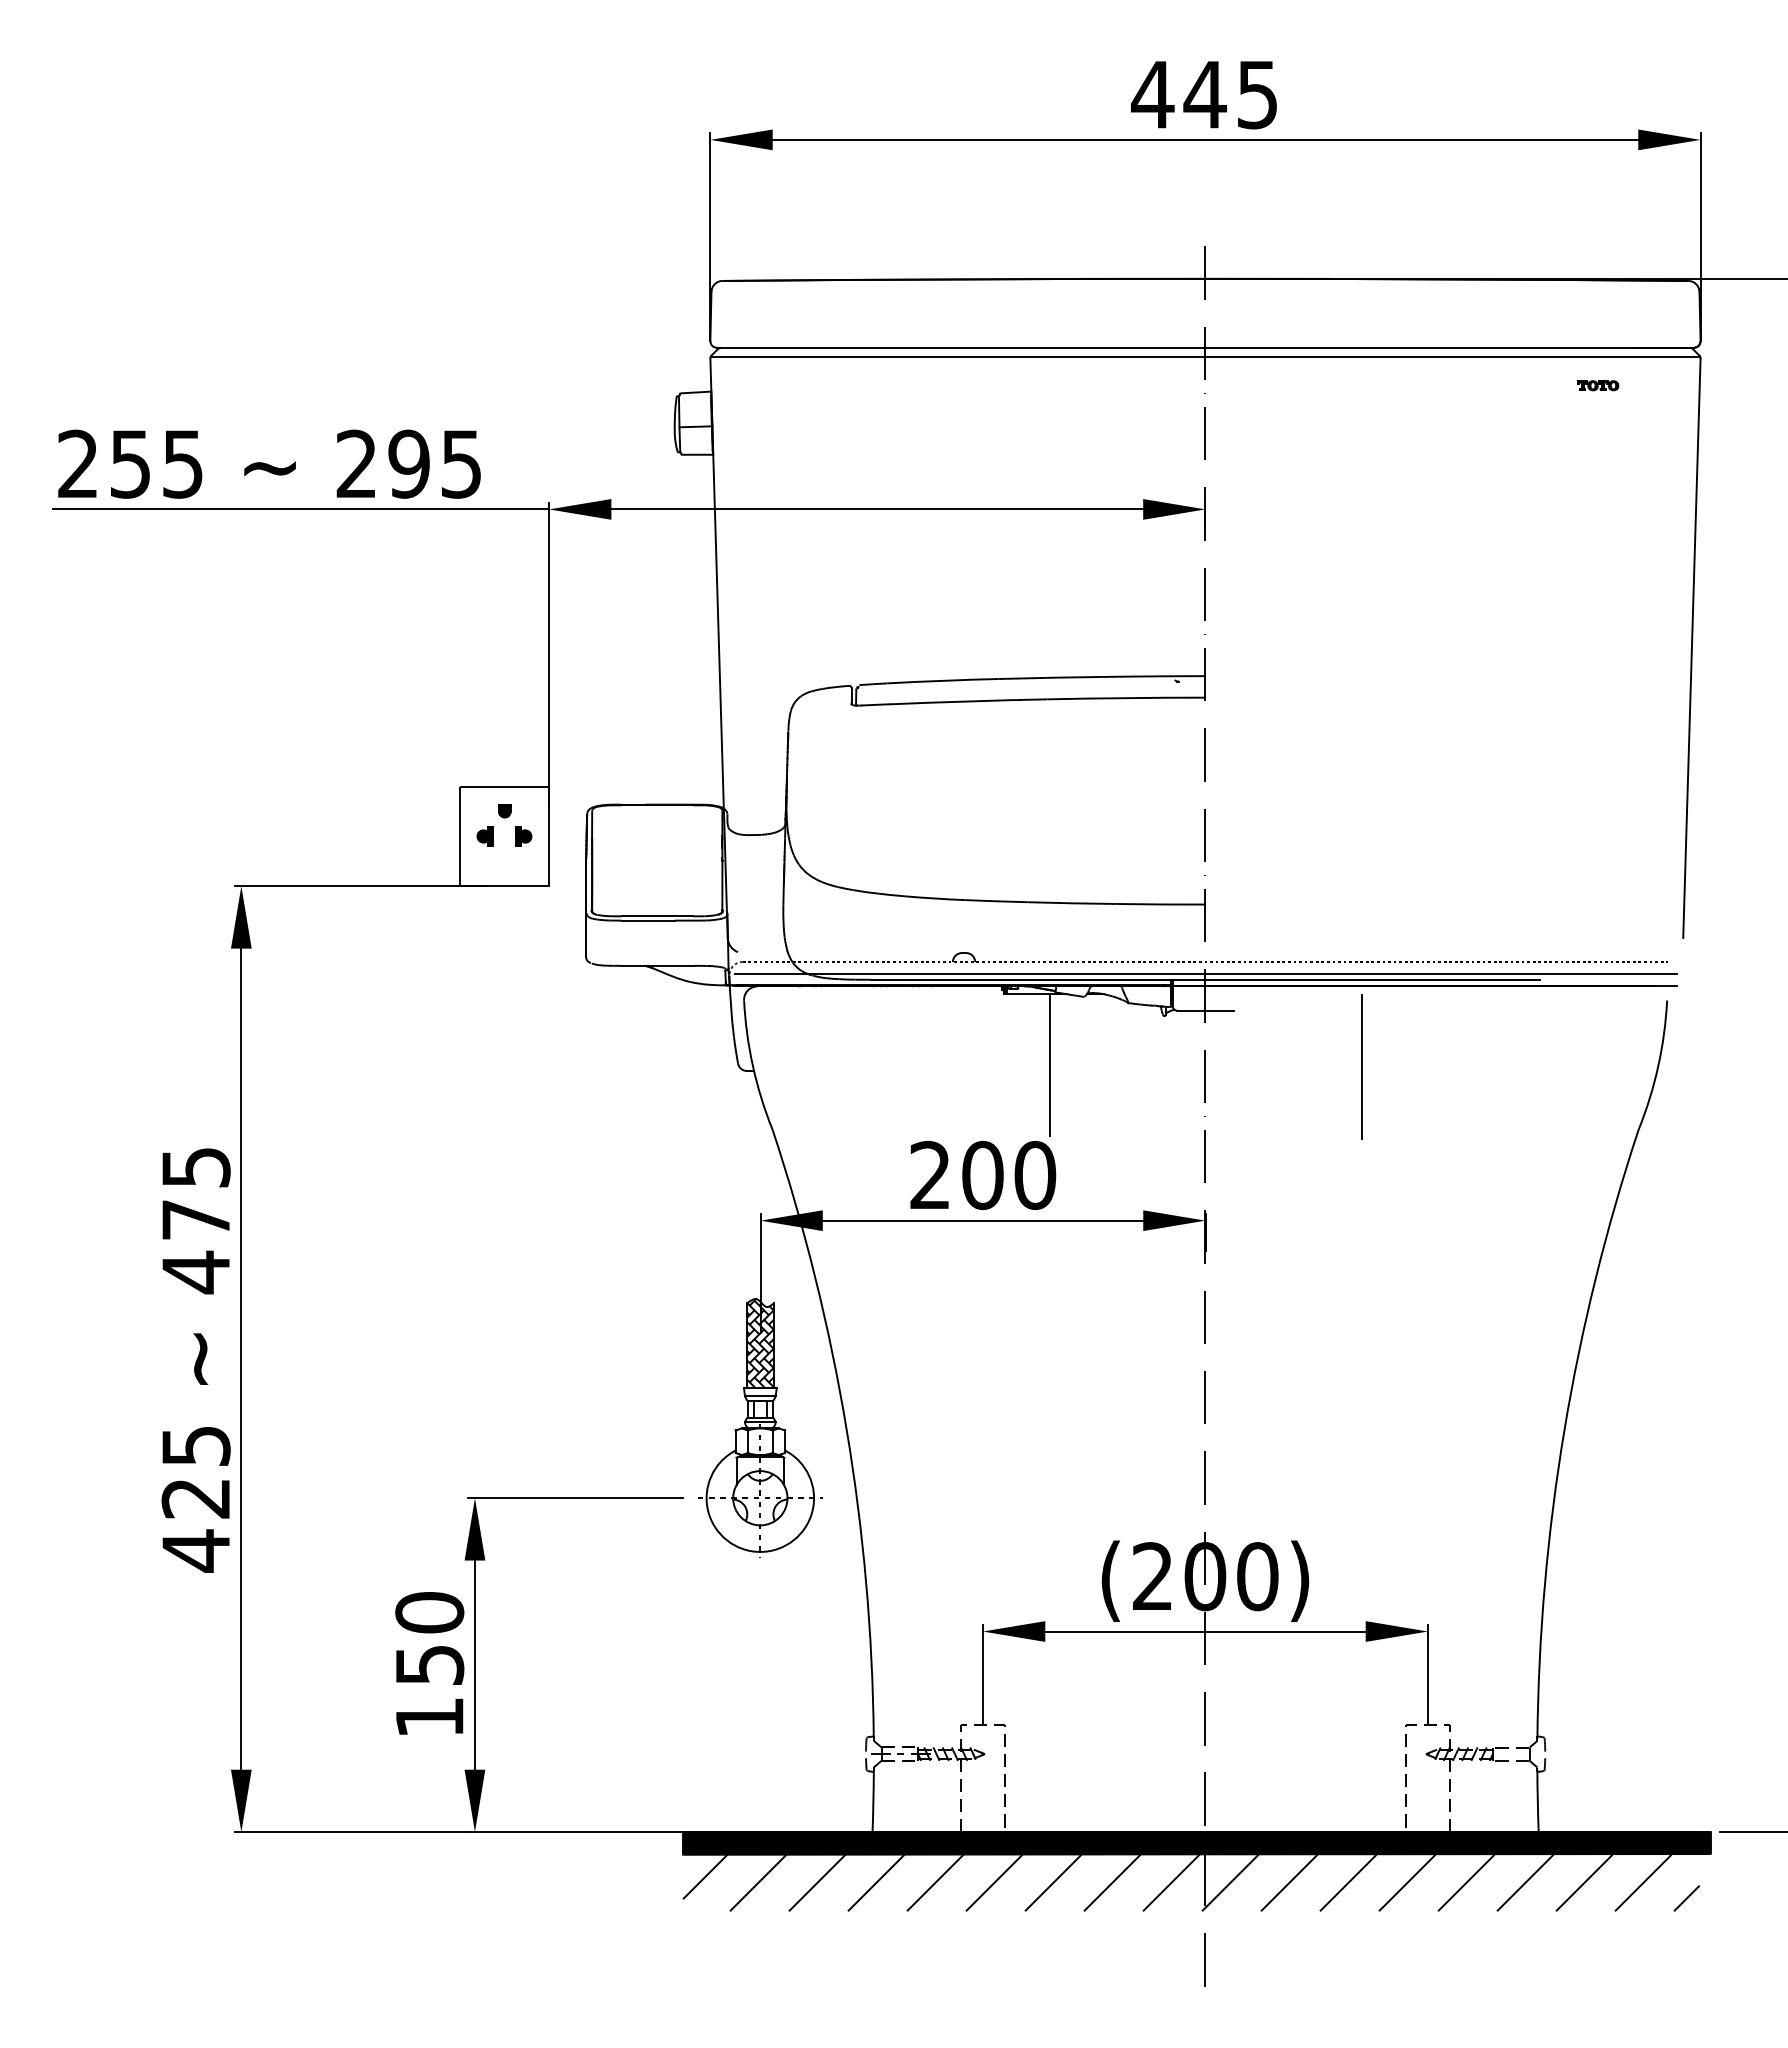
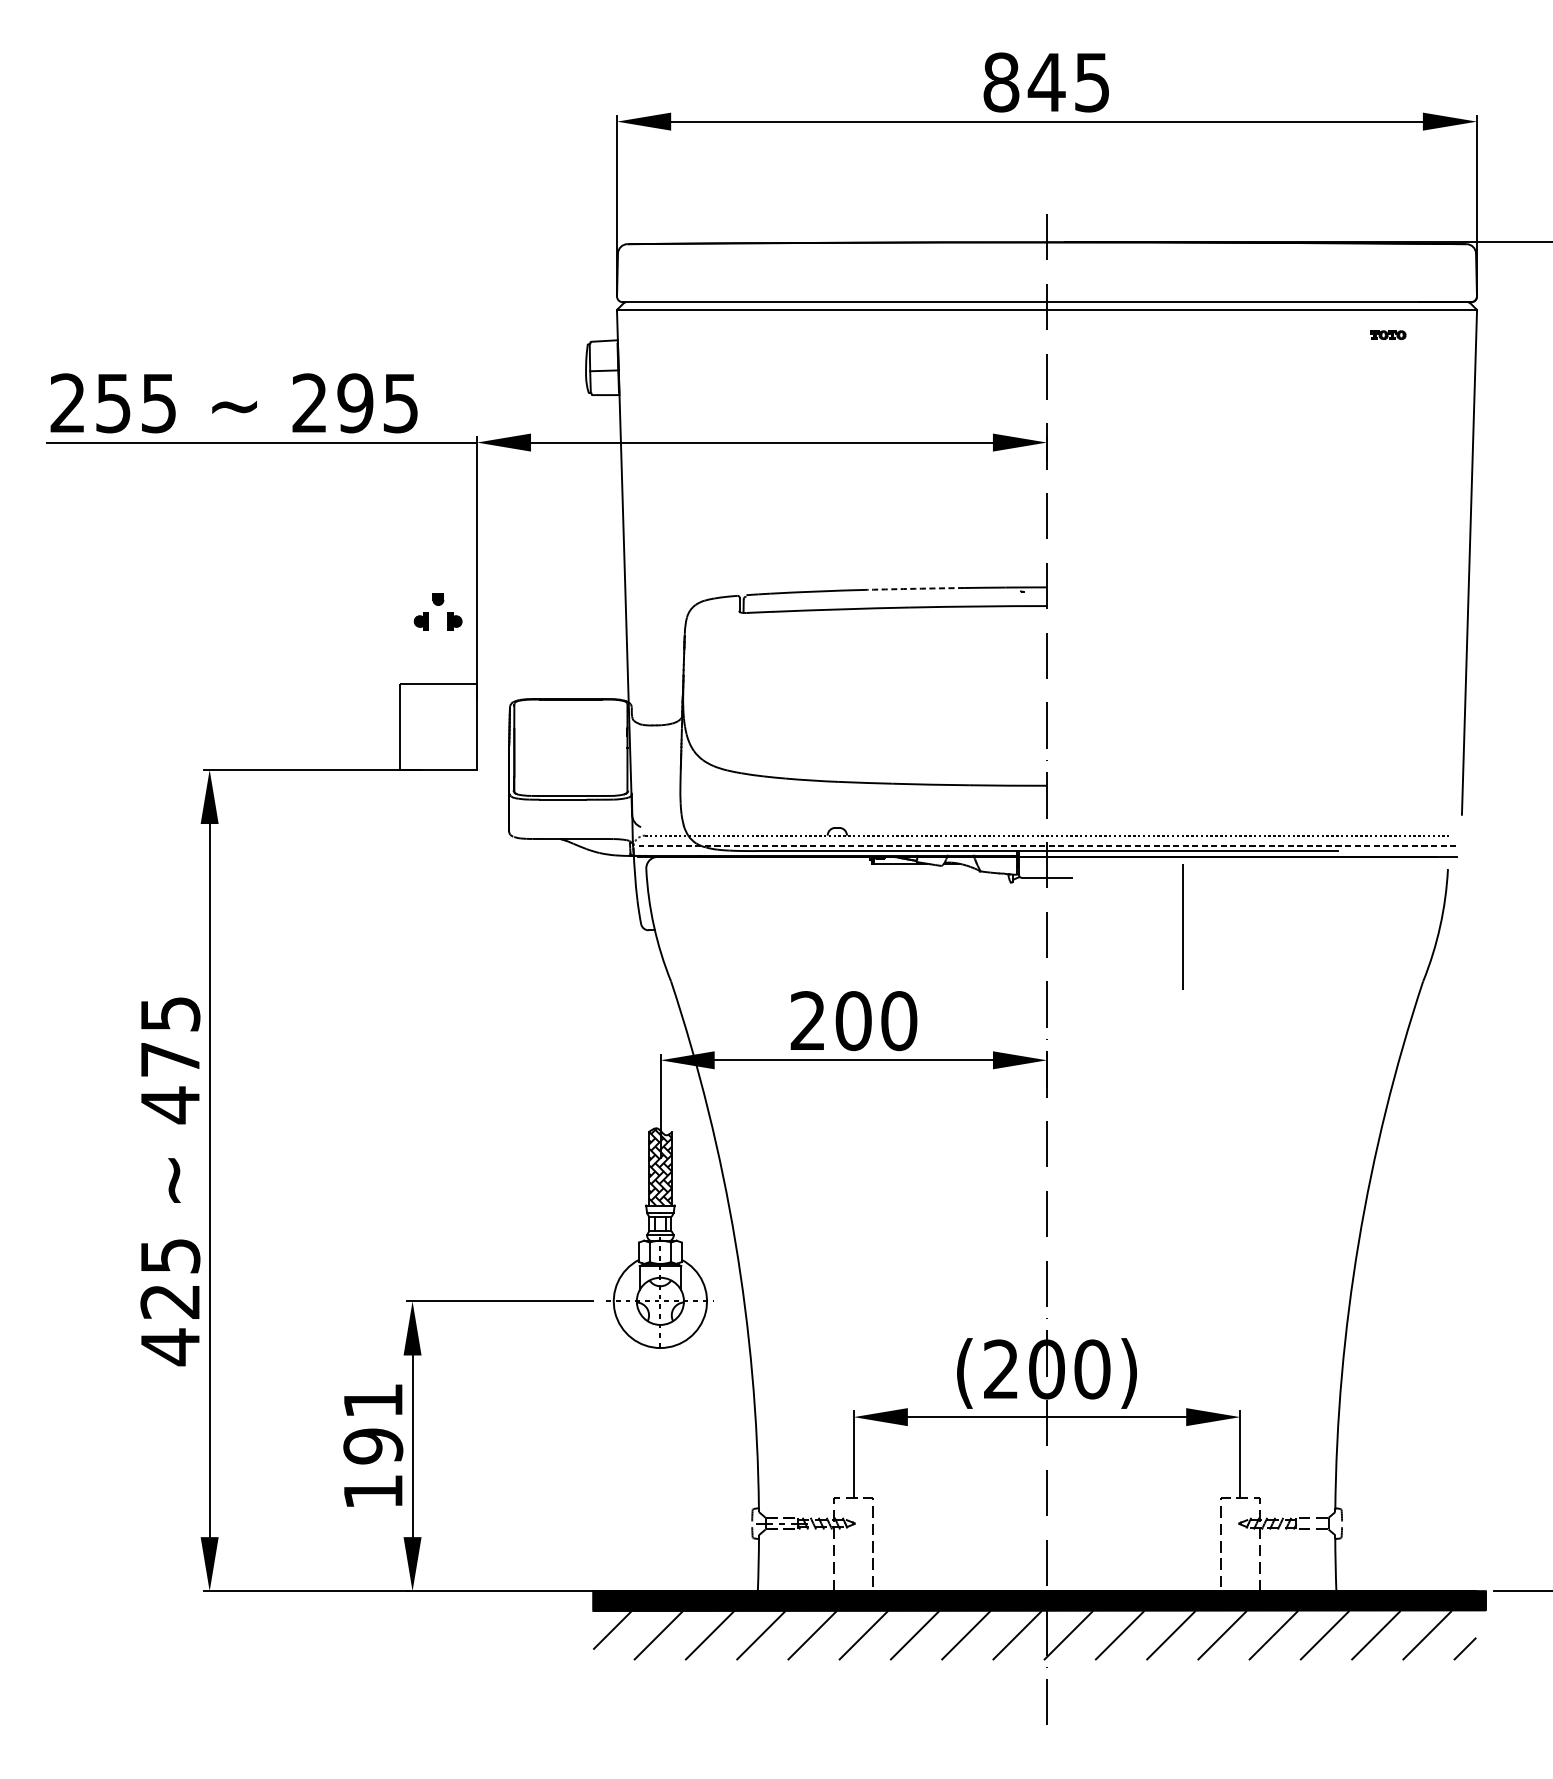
text: (1152, 94) -> (1001, 82), 445 -> 845
arc: (1054, 677) -> (915, 588), solid -> dashed
part: (504, 818) -> (438, 605), moved
line: (1205, 973) -> (1047, 845), solid -> dashed
line: (1050, 1065) -> (912, 925), removed
text: (429, 1639) -> (373, 1424), 150 -> 191

